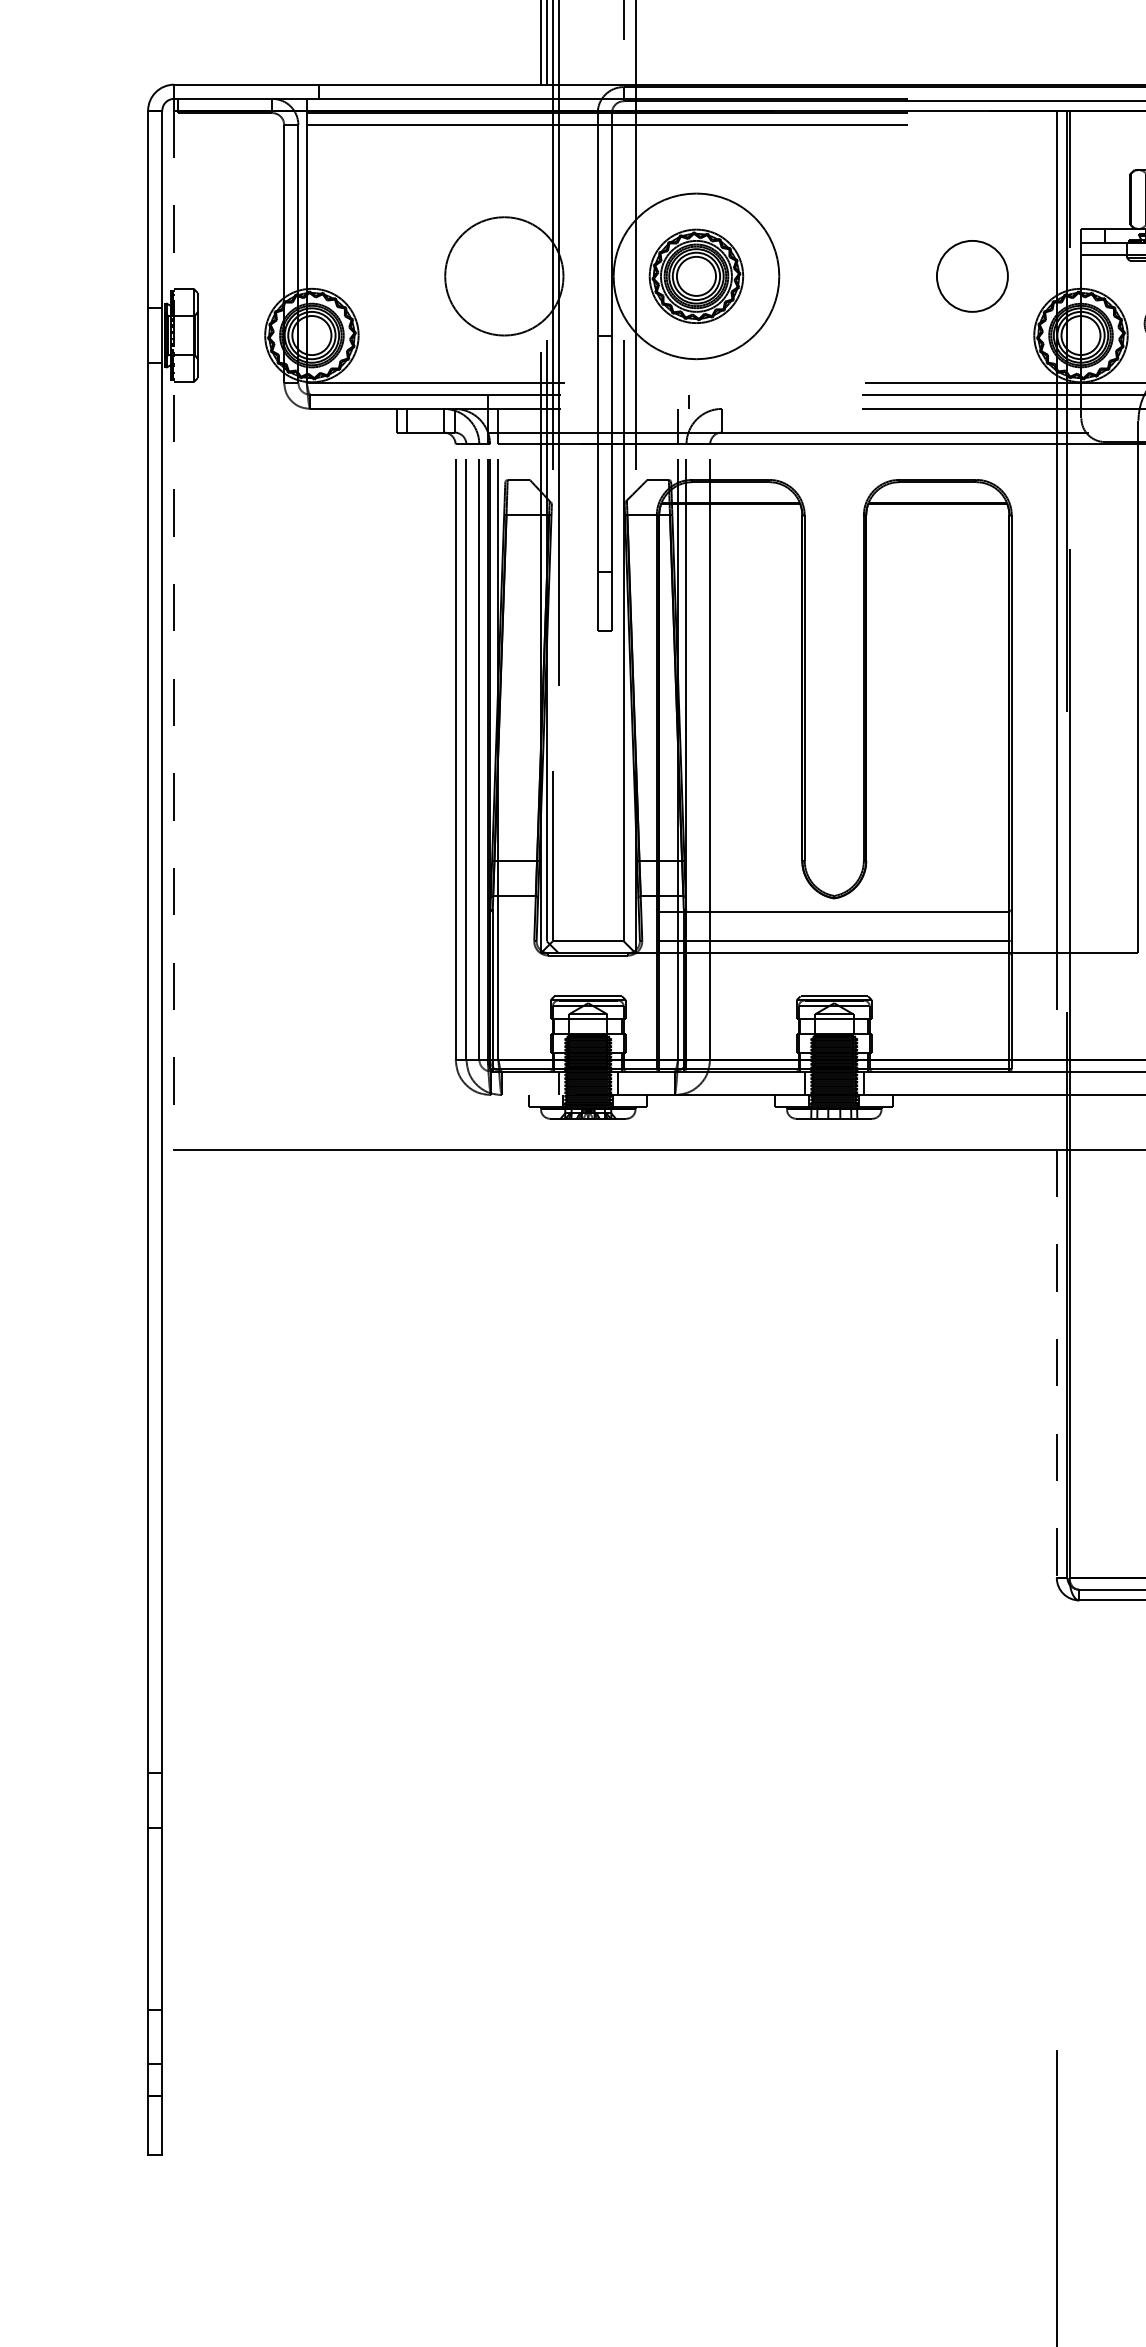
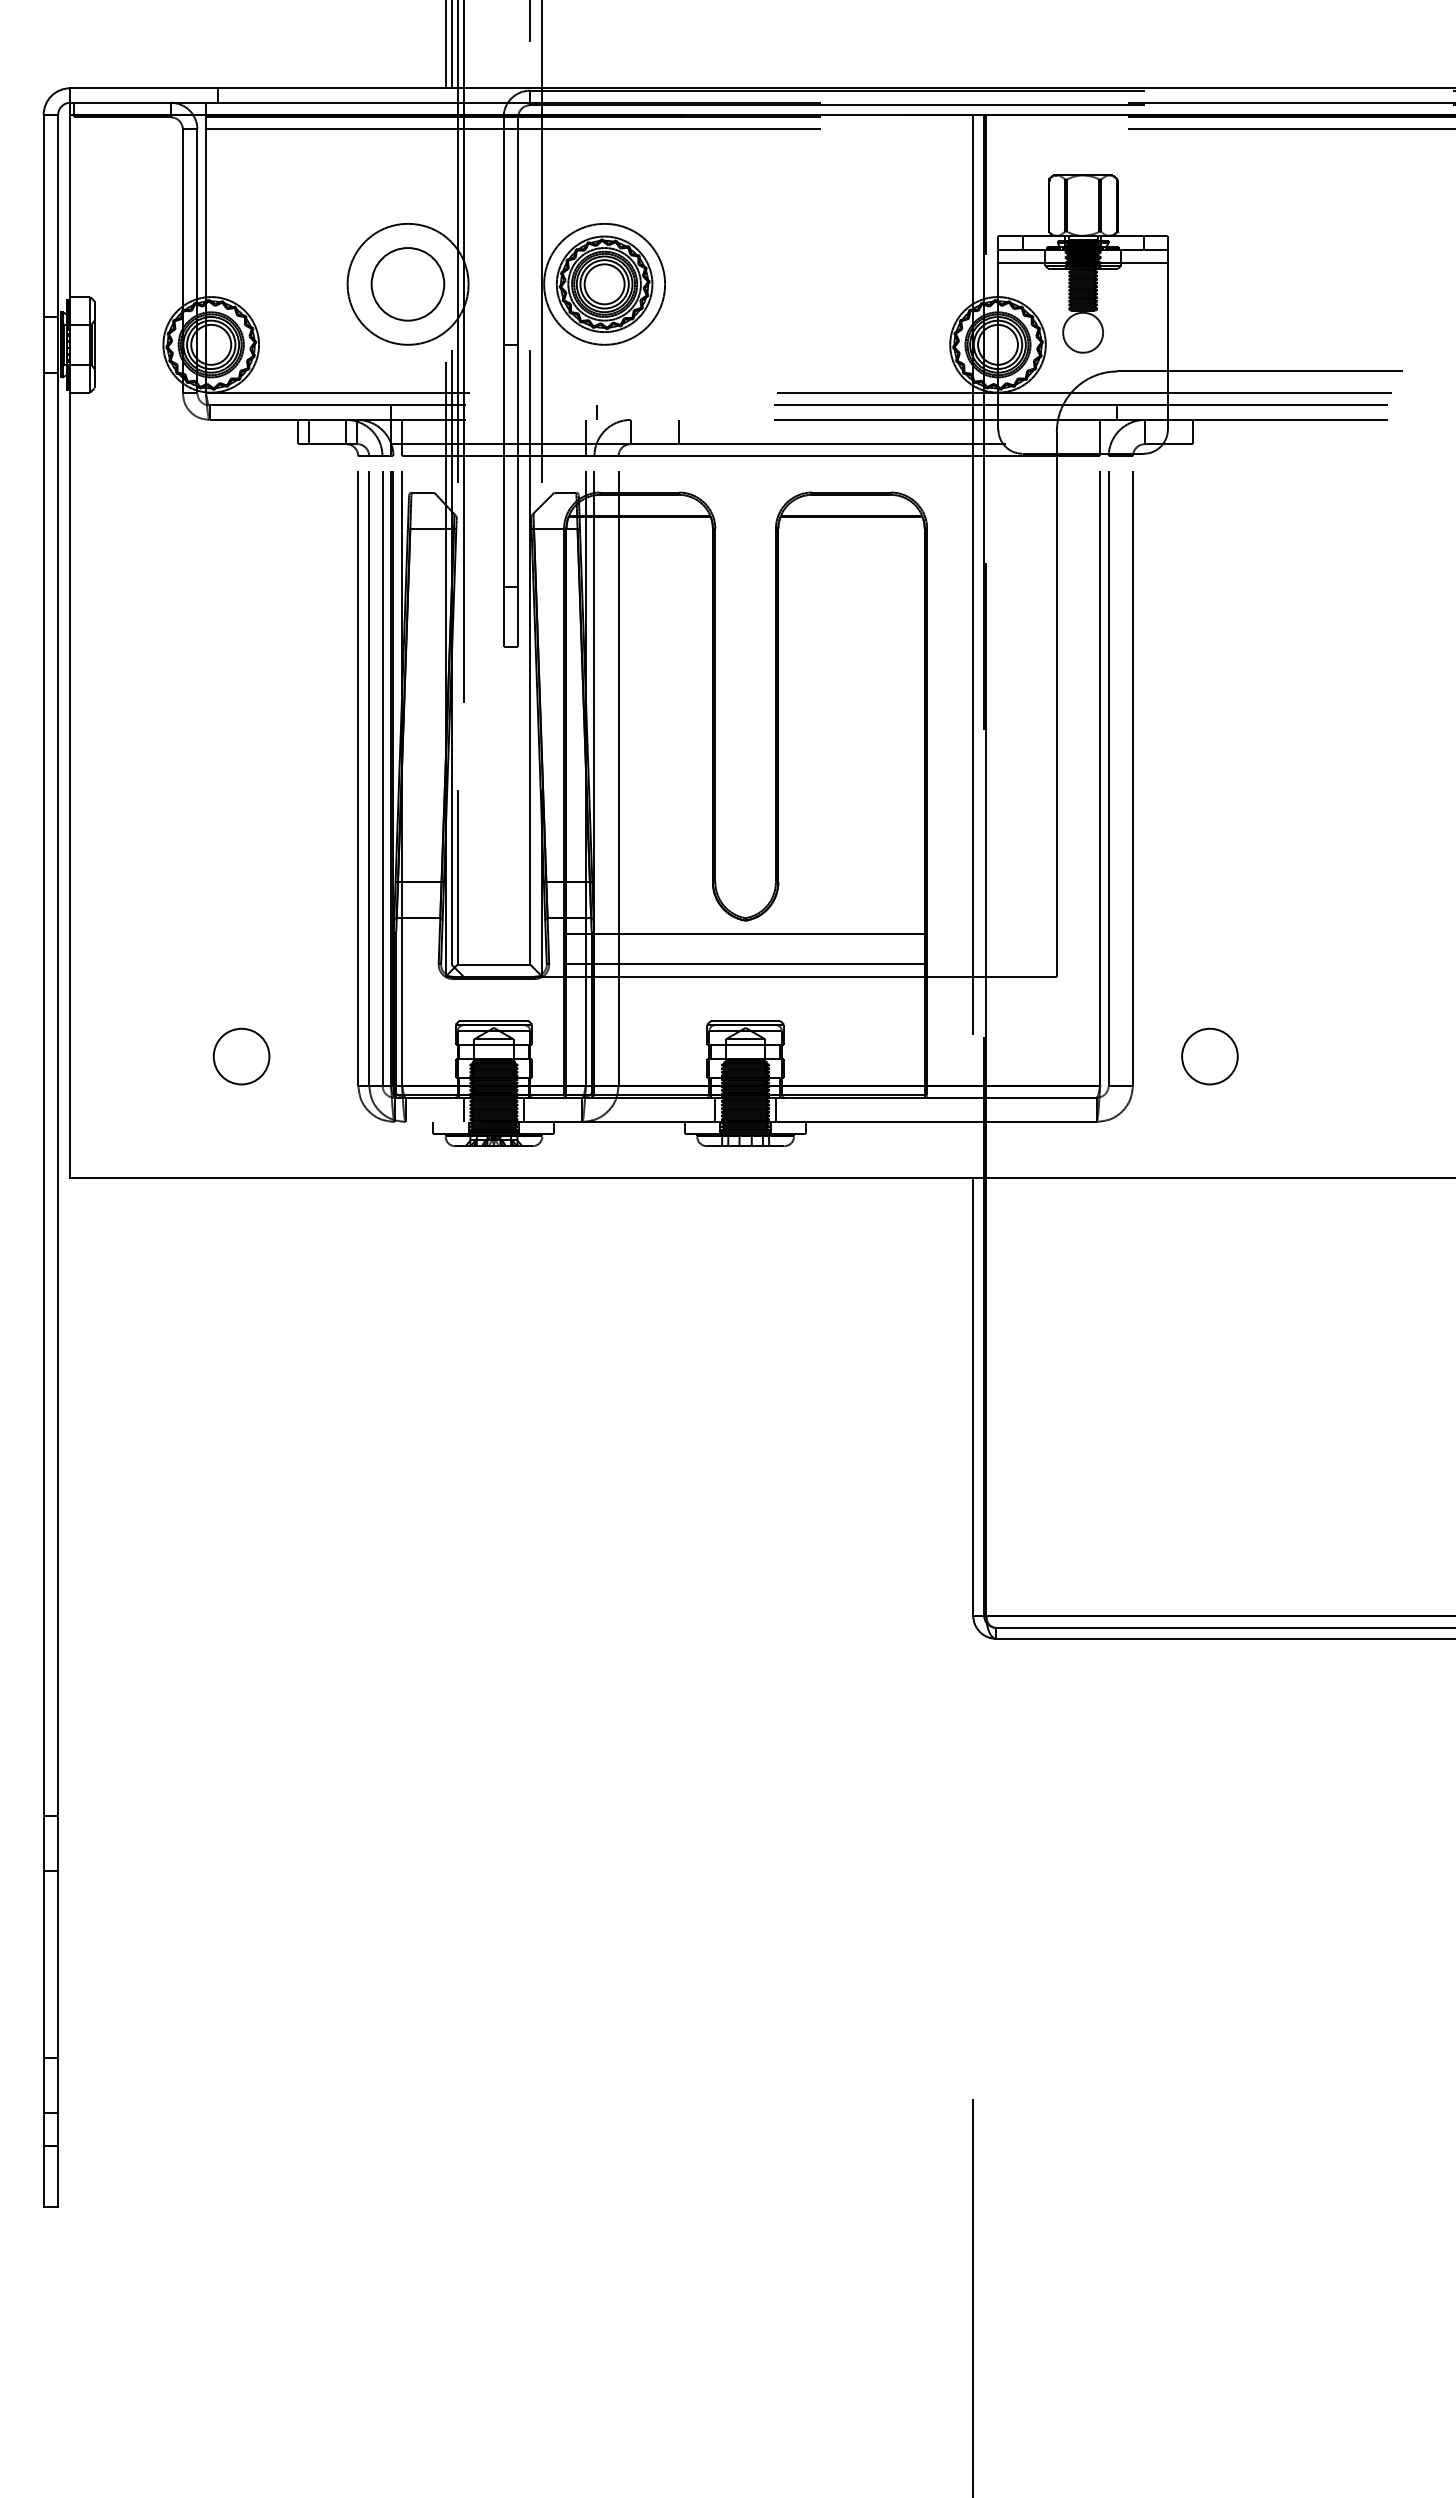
circle: (696, 275) -> (604, 283), size x0.71
circle: (971, 276) -> (407, 284), moved
line: (769, 420) -> (679, 431), added
line: (174, 630) -> (70, 646), dashed -> solid
circle: (341, 1031) -> (241, 1056), added
line: (1057, 1364) -> (973, 1397), dashed -> solid

